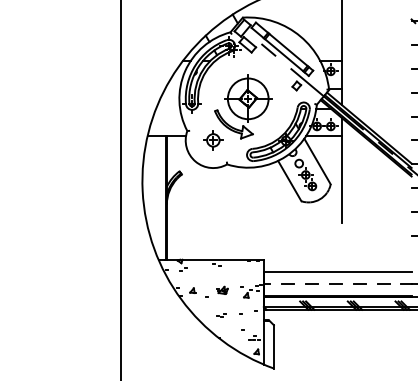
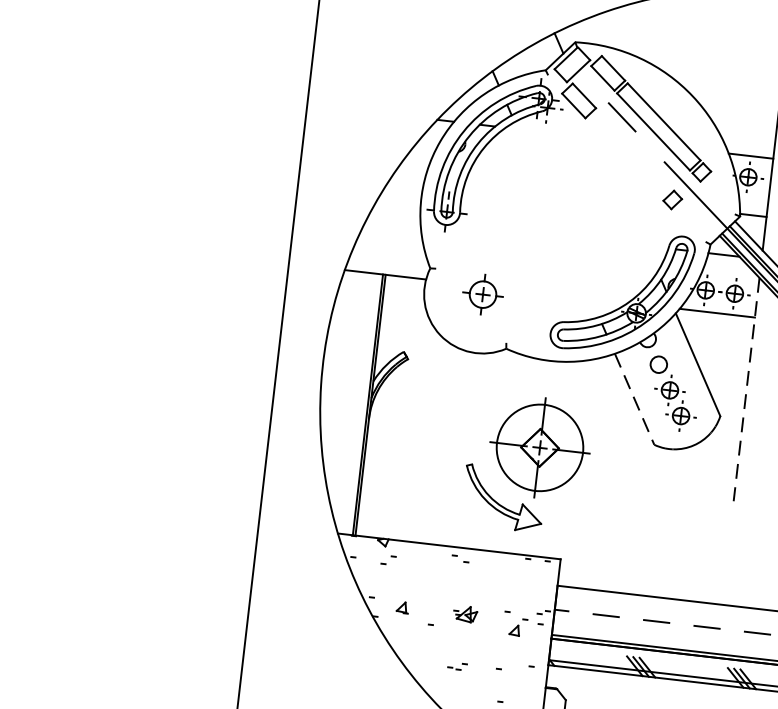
part: (243, 106) -> (528, 462), moved
line: (341, 170) -> (746, 389), solid -> dashed
line: (290, 181) -> (636, 400), solid -> dashed

